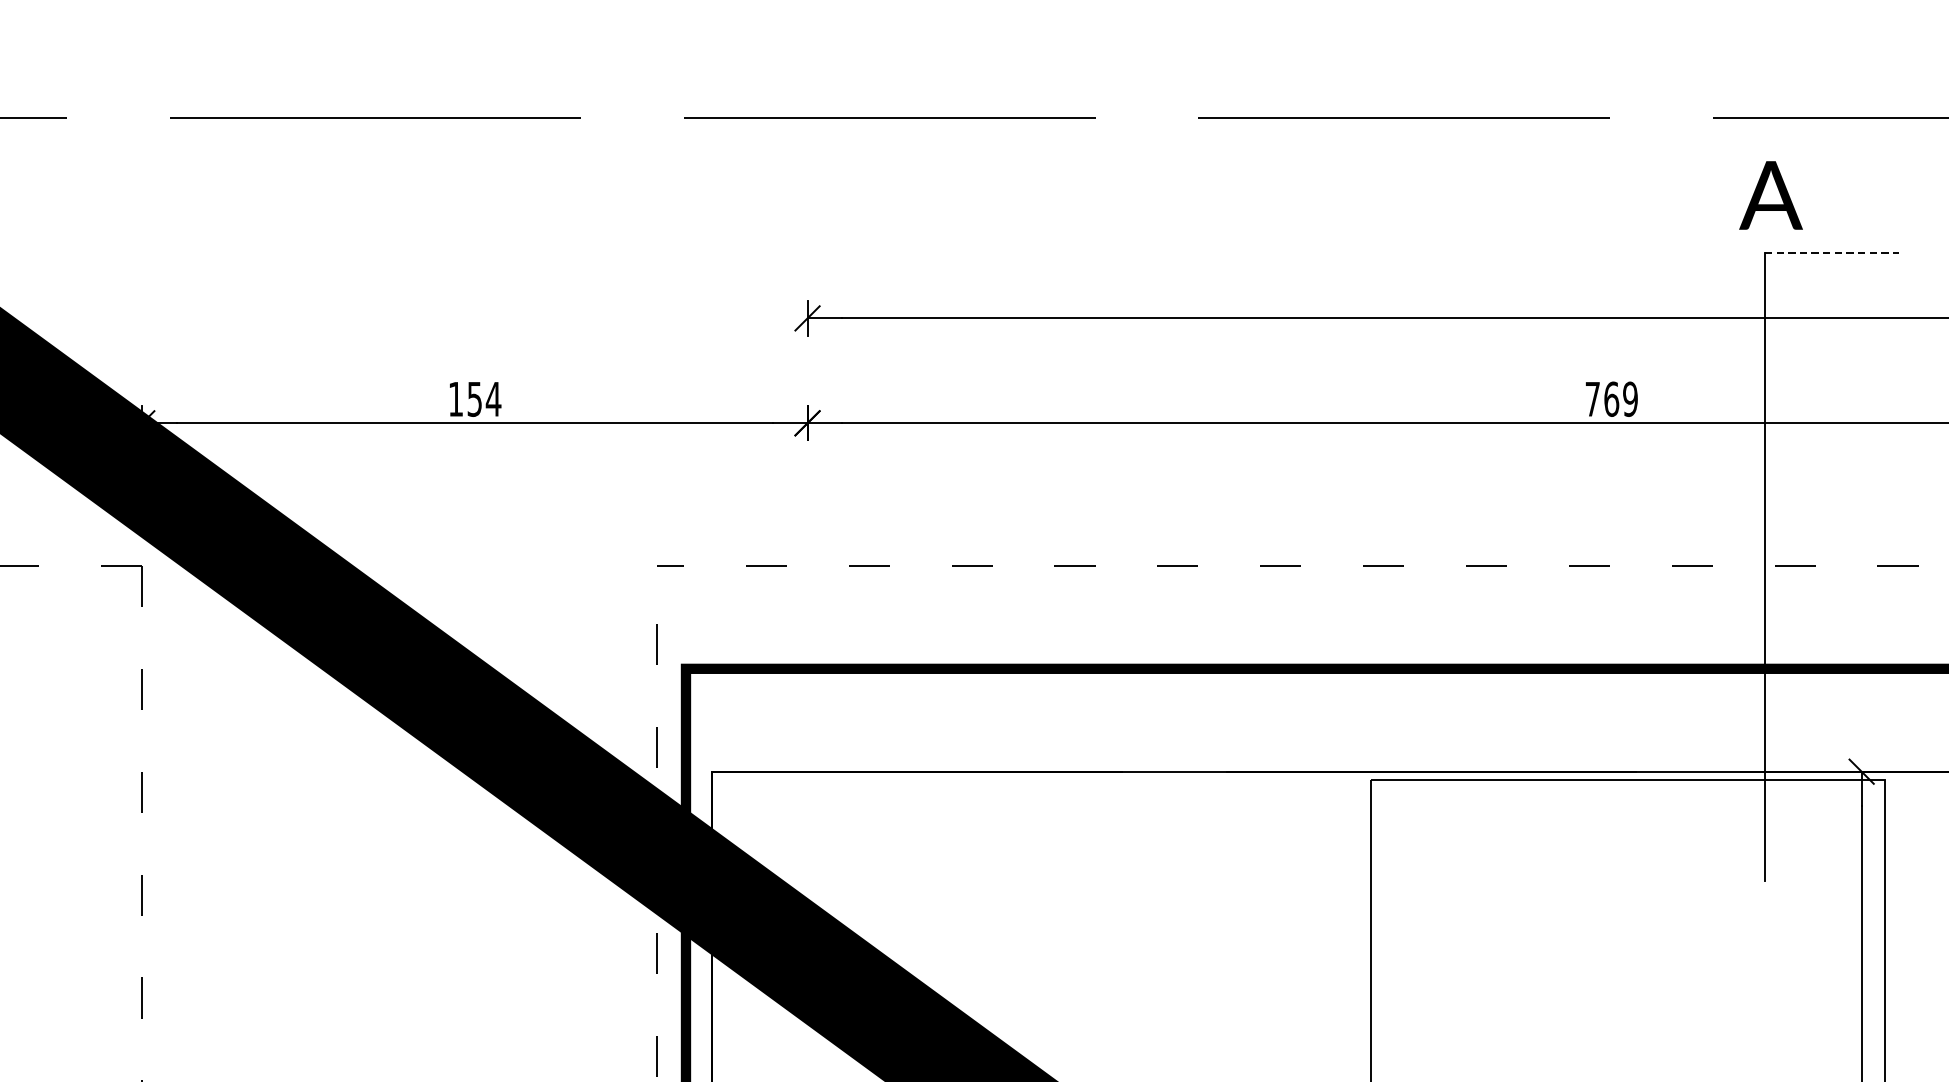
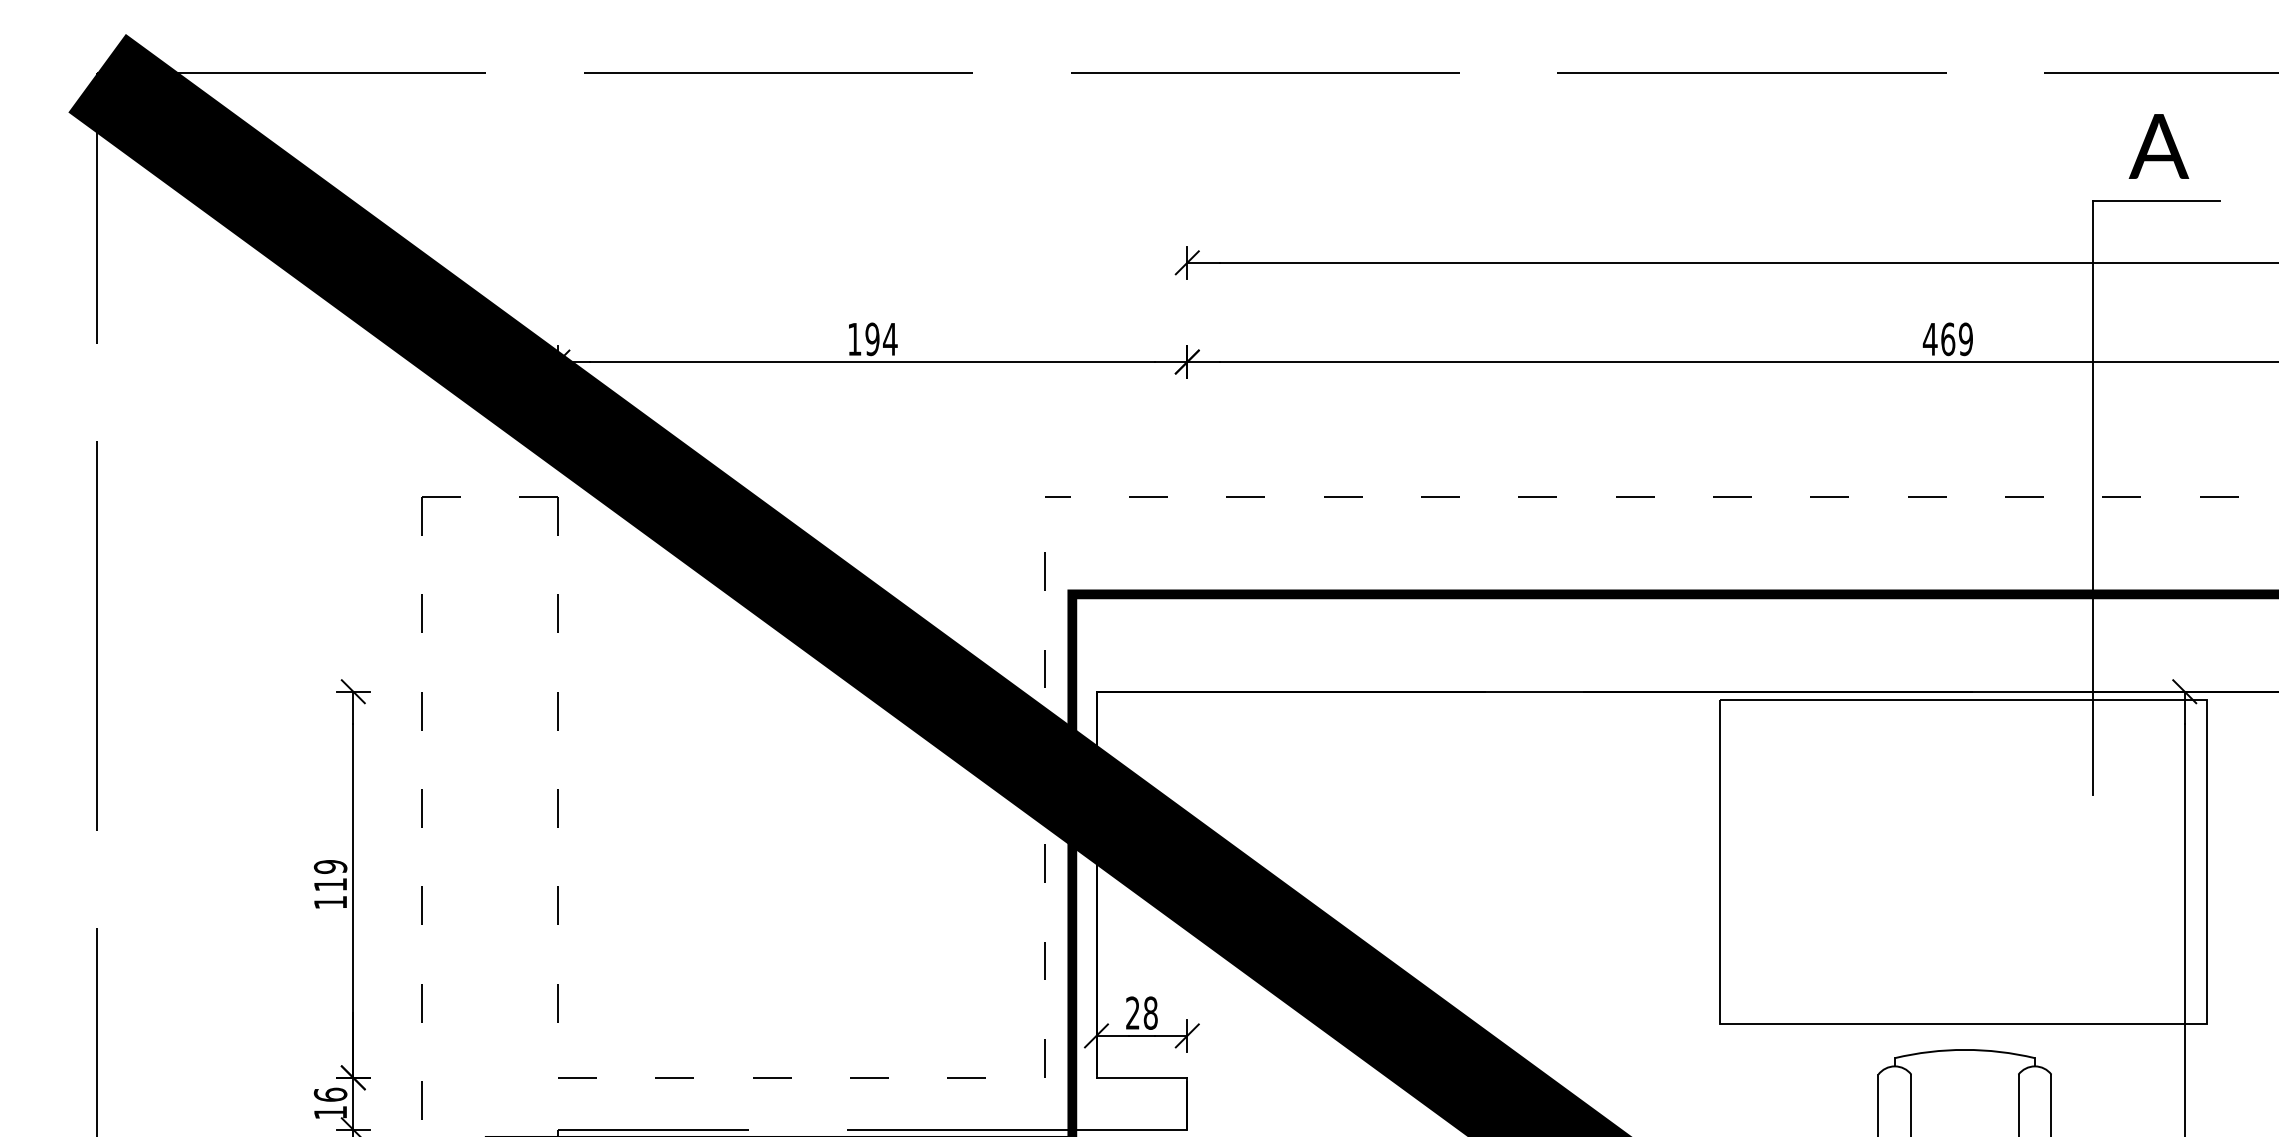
text: (1770, 195) -> (2158, 146), moved
line: (1831, 253) -> (2156, 201), dashed -> solid
text: (474, 398) -> (872, 338), 154 -> 194
text: (1591, 399) -> (1929, 339), 769 -> 469

